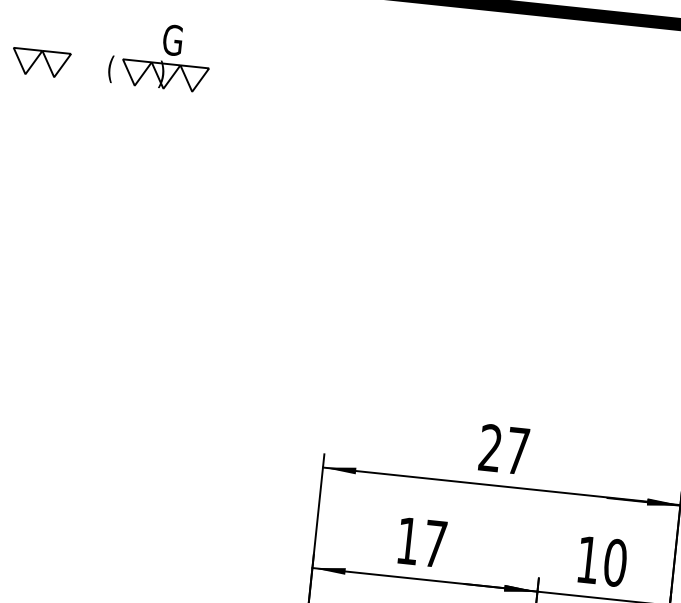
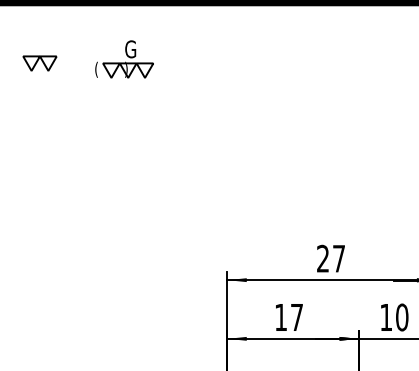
part: (160, 56) -> (124, 59), moved

